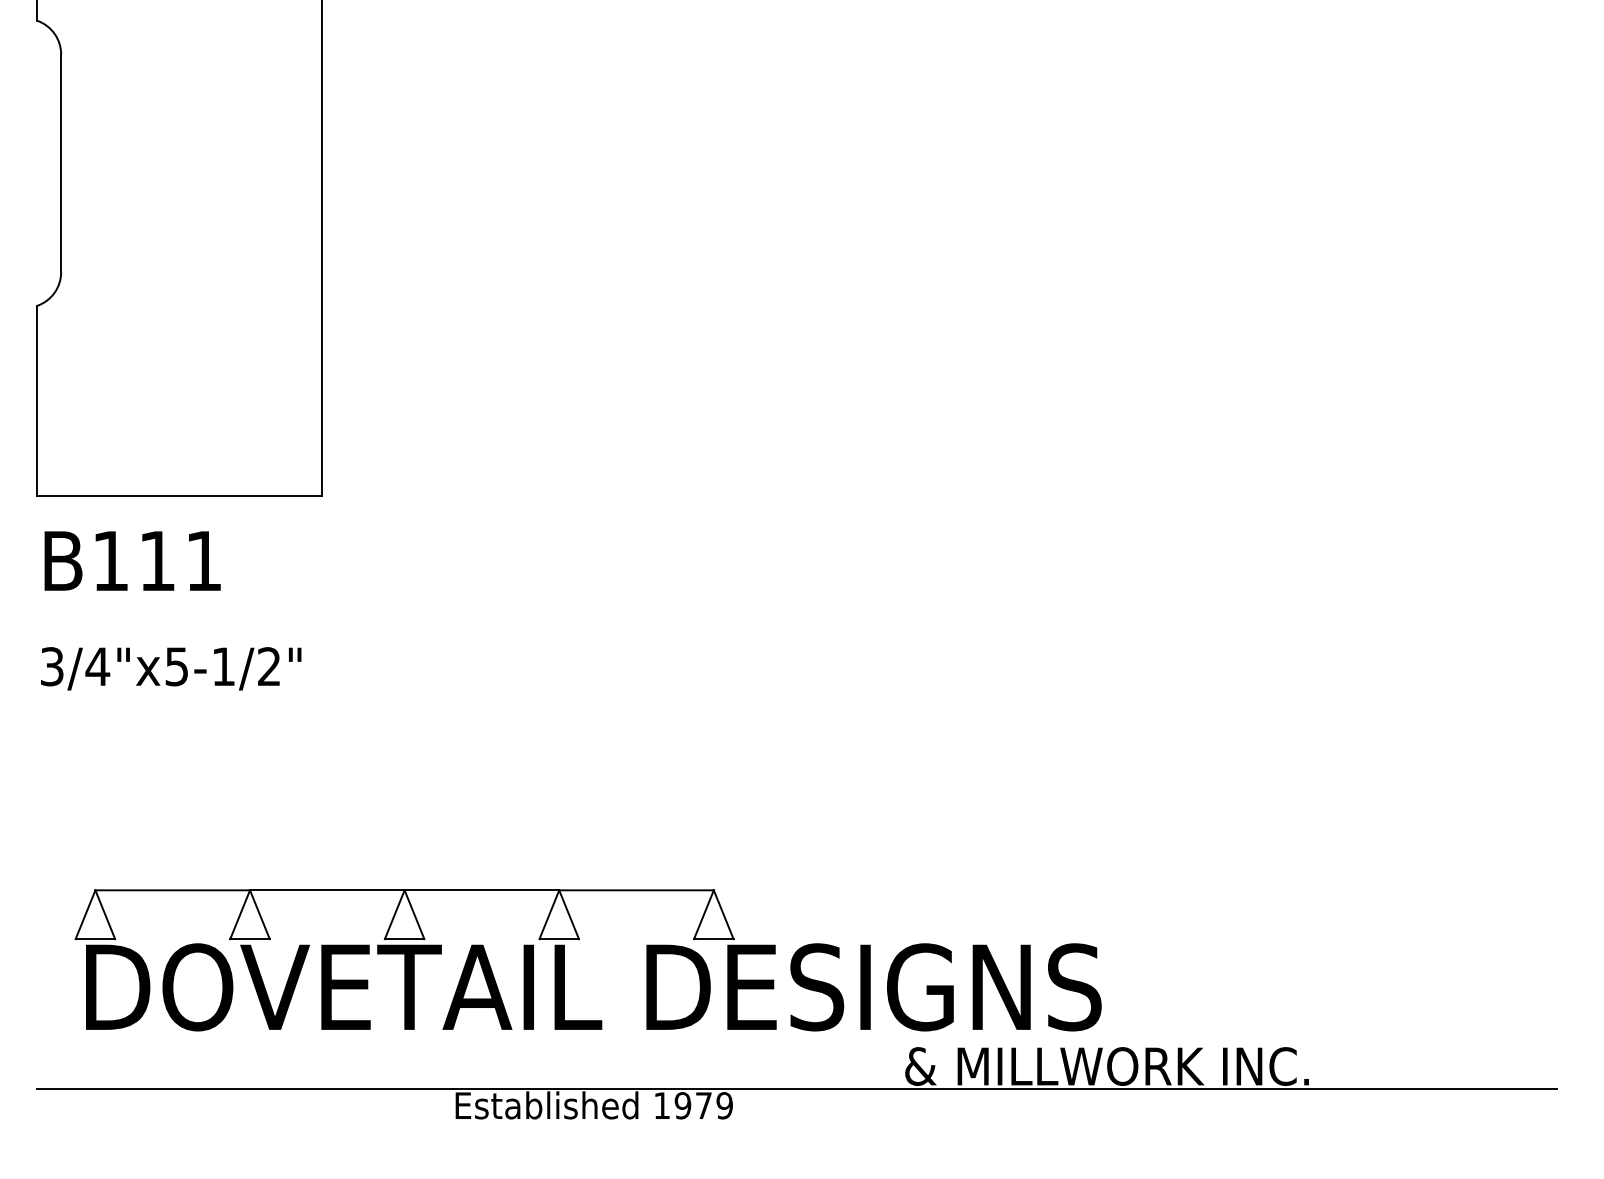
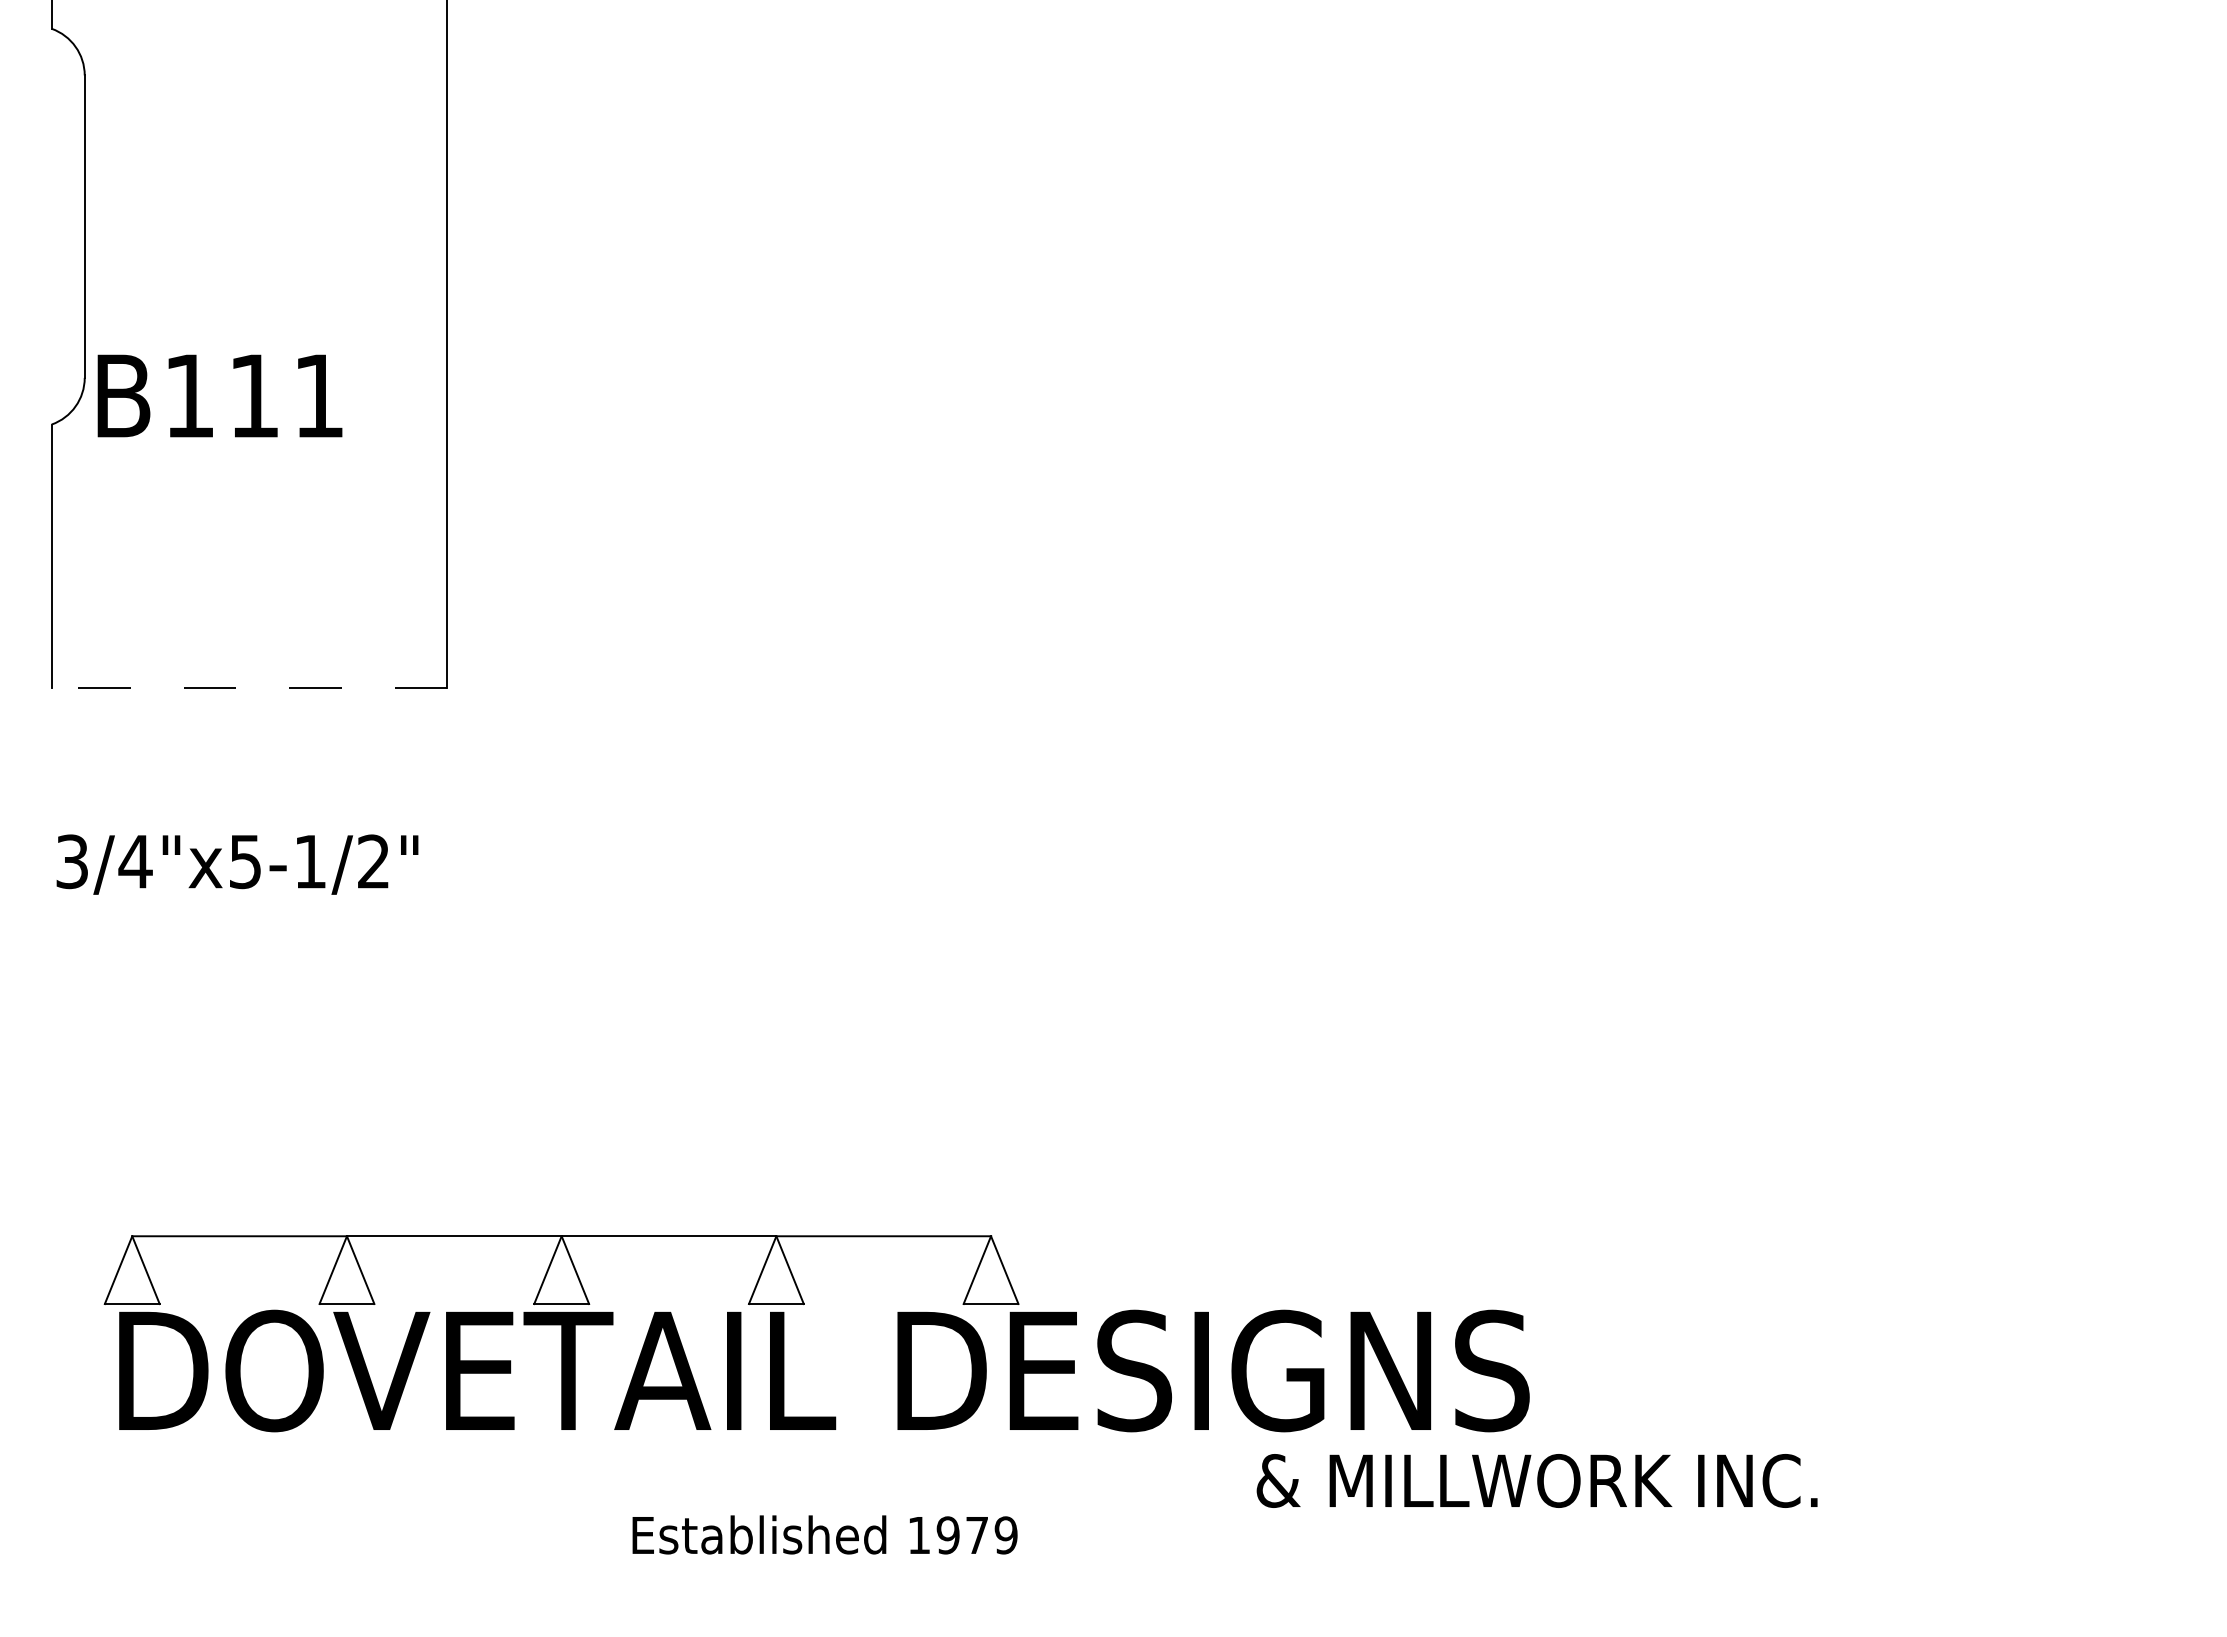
line: (179, 495) -> (249, 688), solid -> dashed
text: (132, 560) -> (219, 395), moved
text: (171, 668) -> (237, 864), moved
line: (796, 1089) -> (1106, 1512), removed

